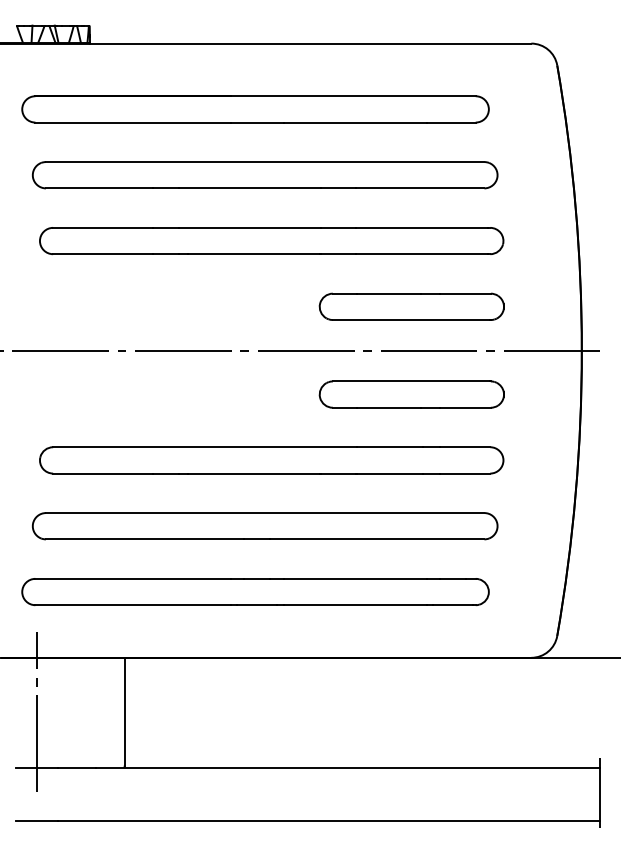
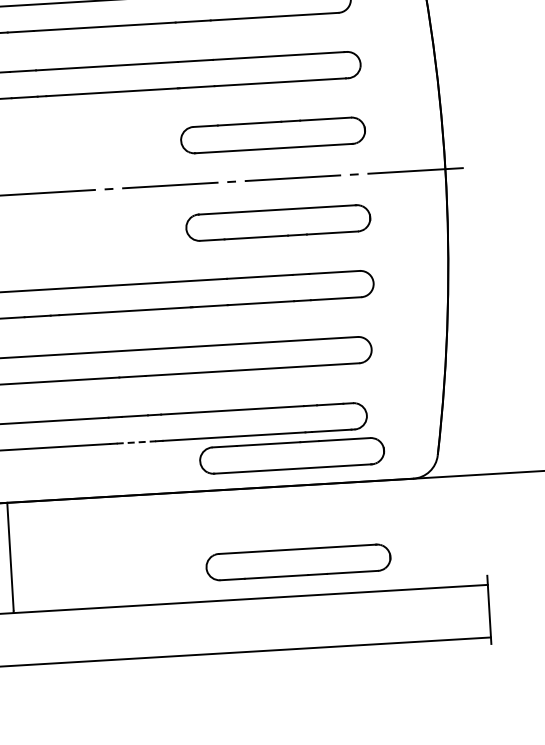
line: (257, 605) -> (136, 442), solid -> dashed
part: (411, 627) -> (291, 455), added
part: (411, 734) -> (298, 562), added

